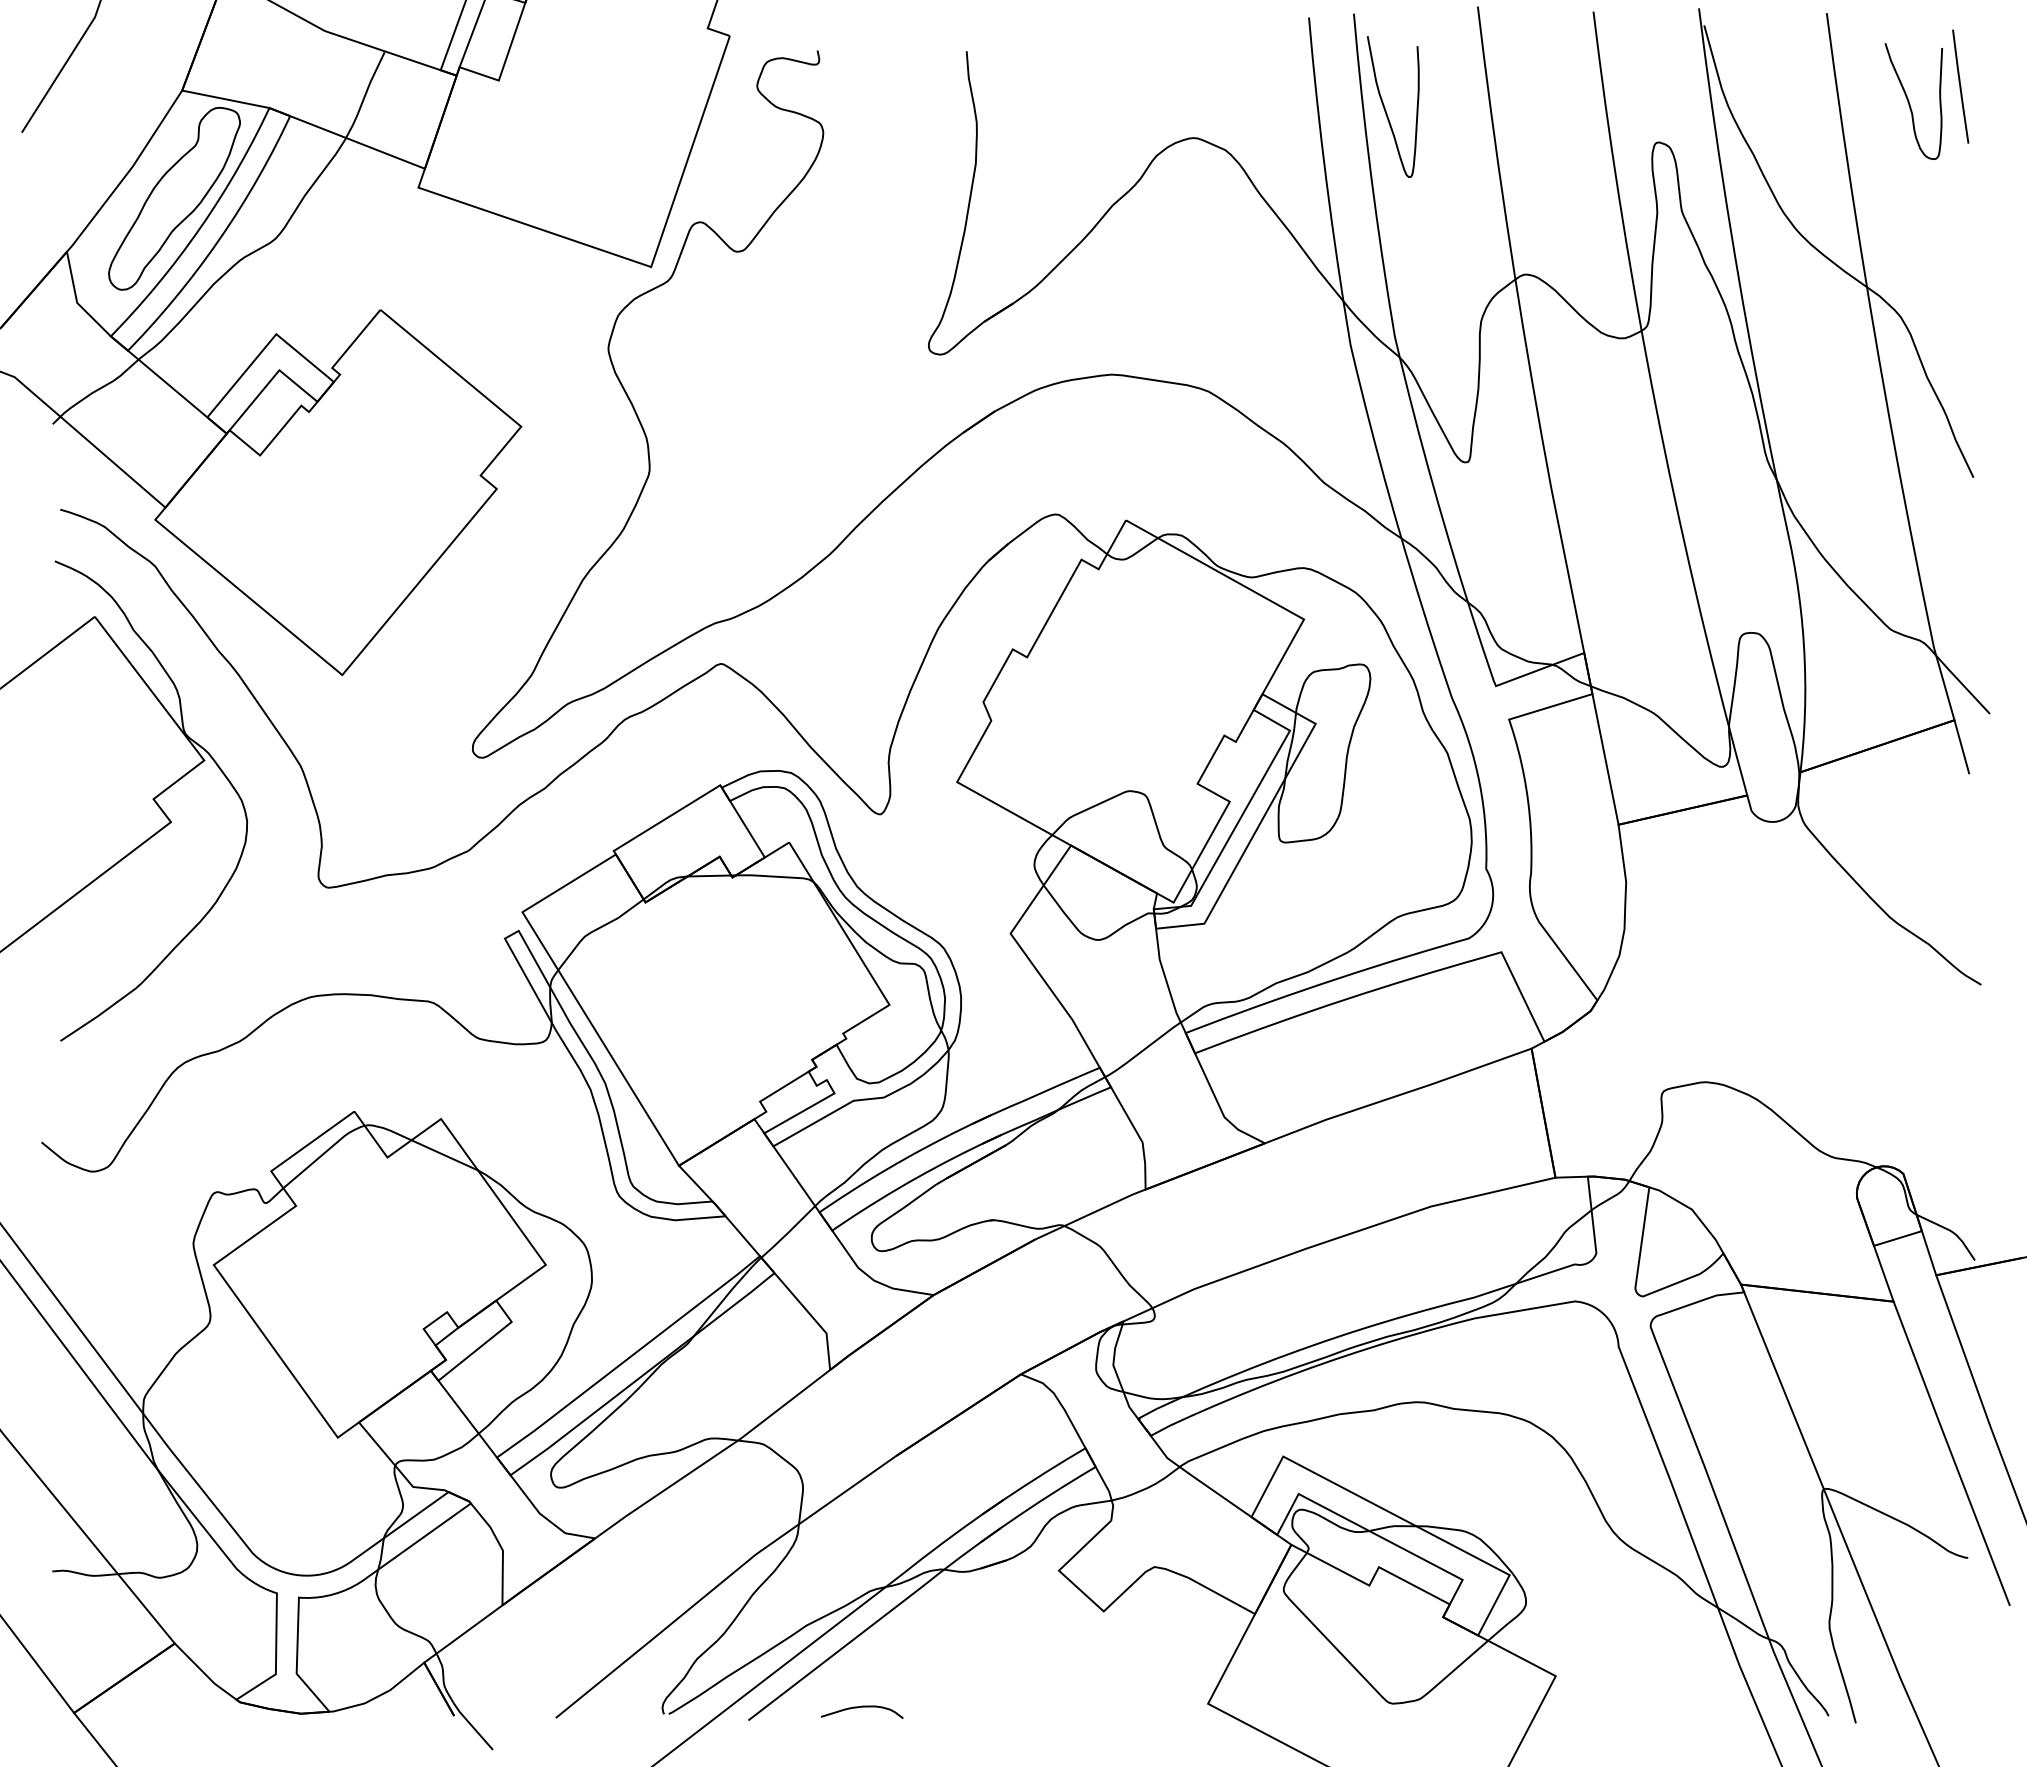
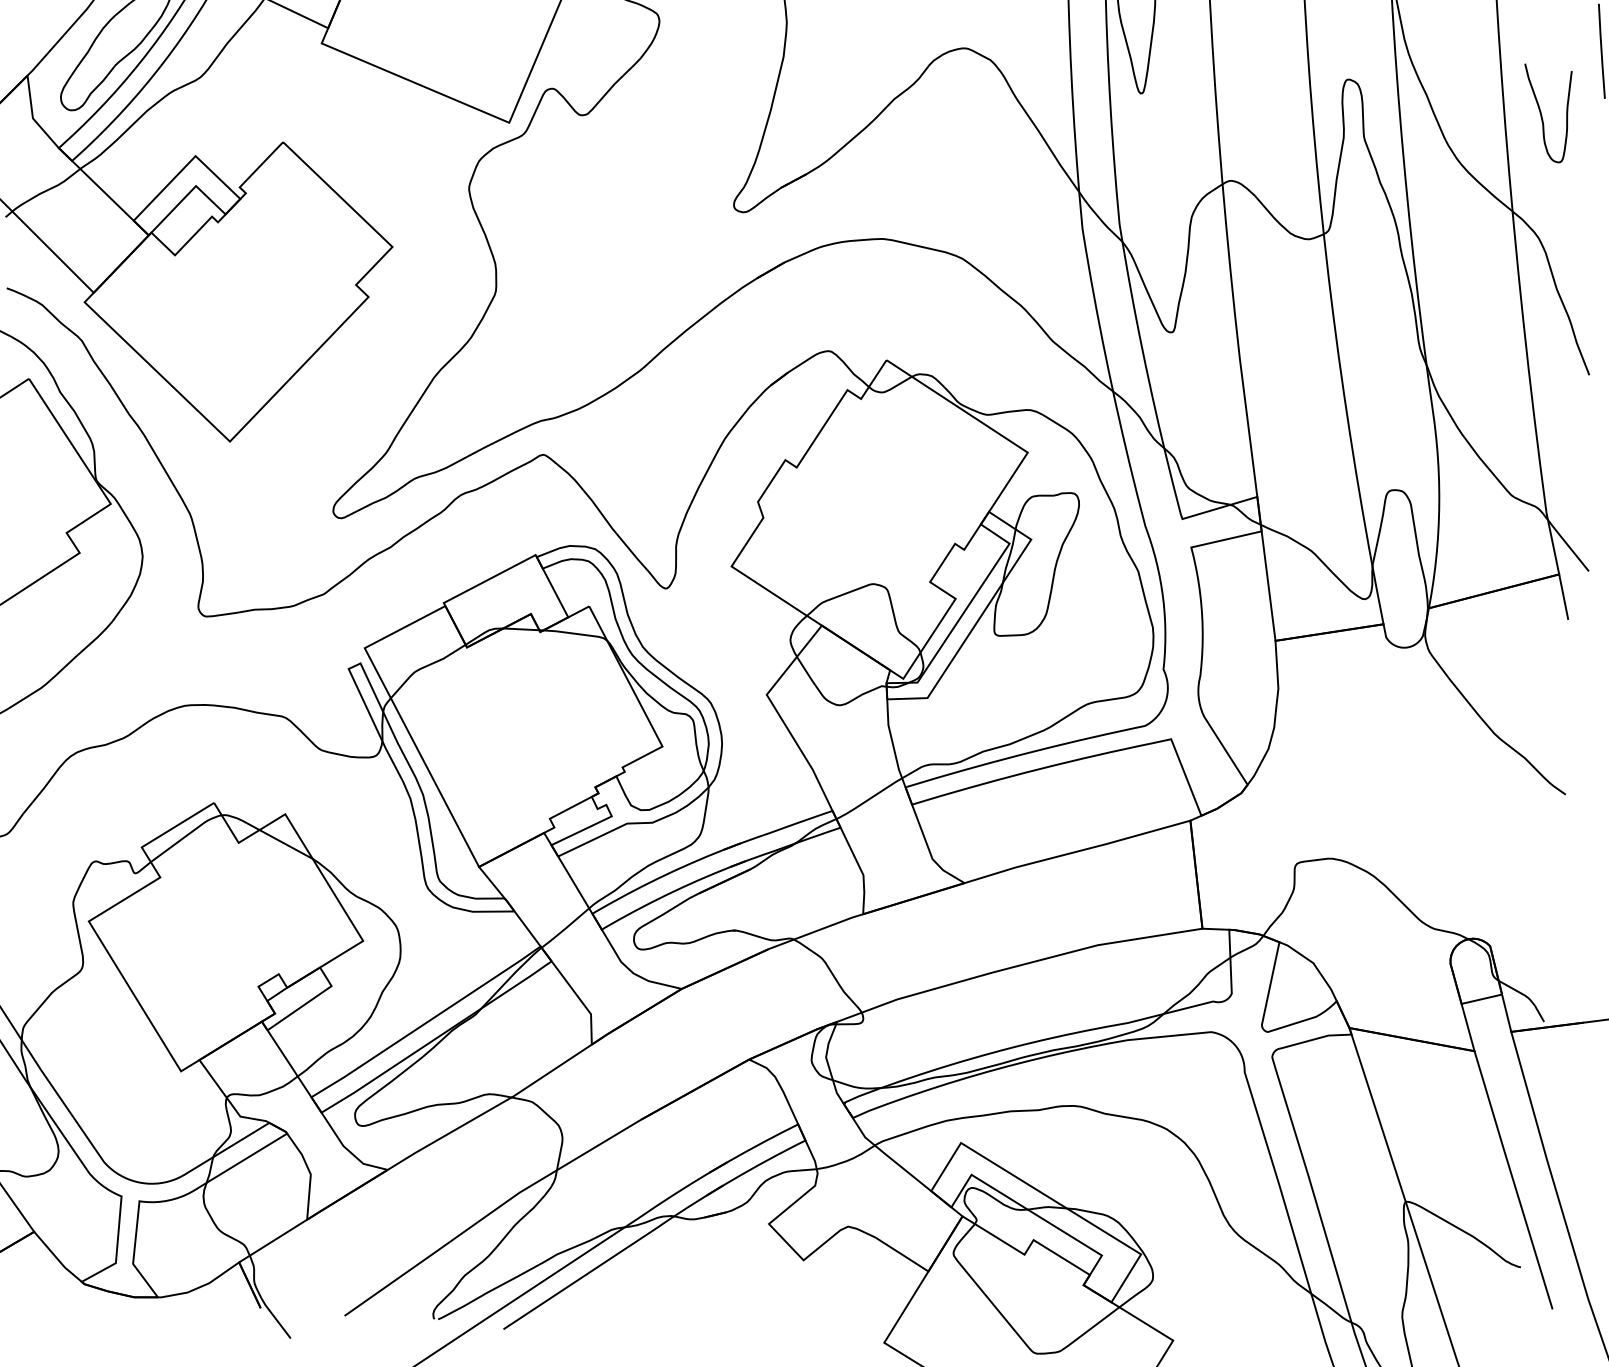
curve: (1909, 101) -> (1541, 113), moved
curve: (862, 1707) -> (598, 1325), removed

